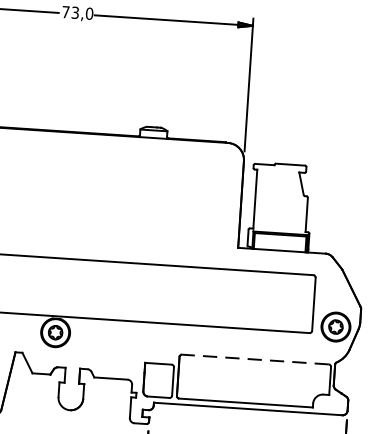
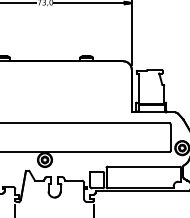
line: (254, 359) -> (143, 166), dashed -> solid

